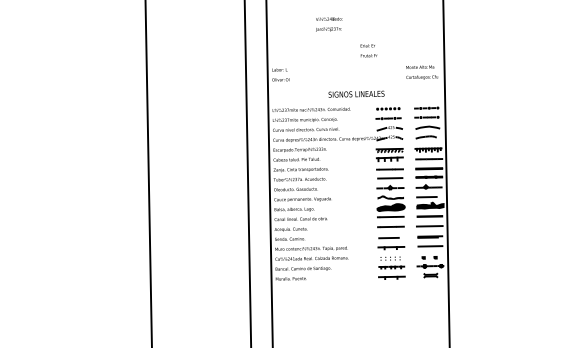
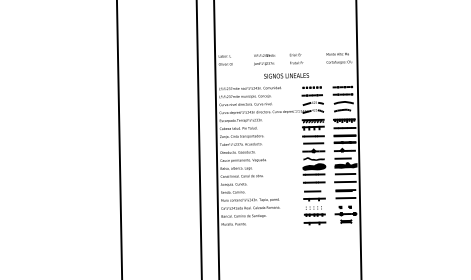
text: (329, 24) -> (264, 59), moved
text: (368, 50) -> (296, 58), moved

